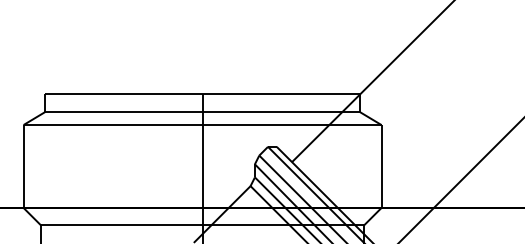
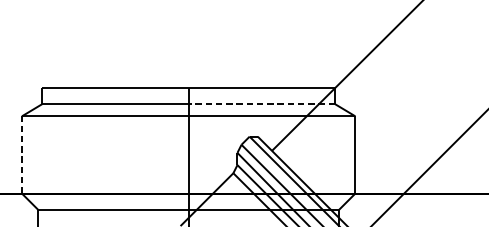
line: (281, 111) -> (262, 103), solid -> dashed
line: (23, 166) -> (21, 154), solid -> dashed

